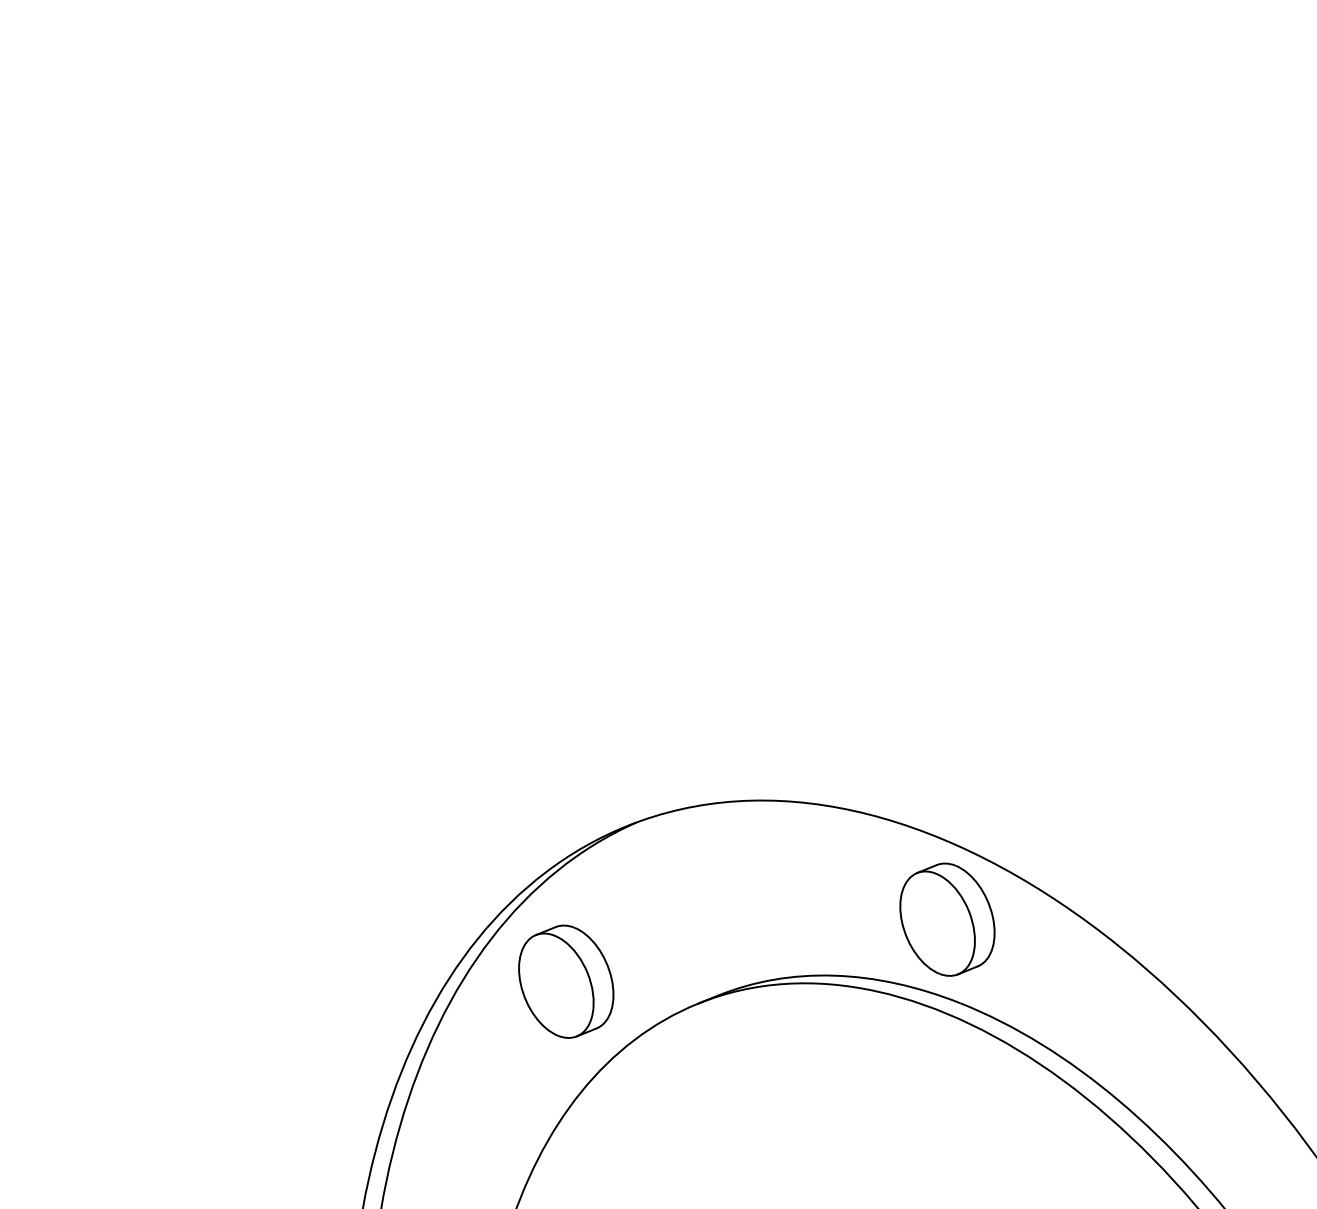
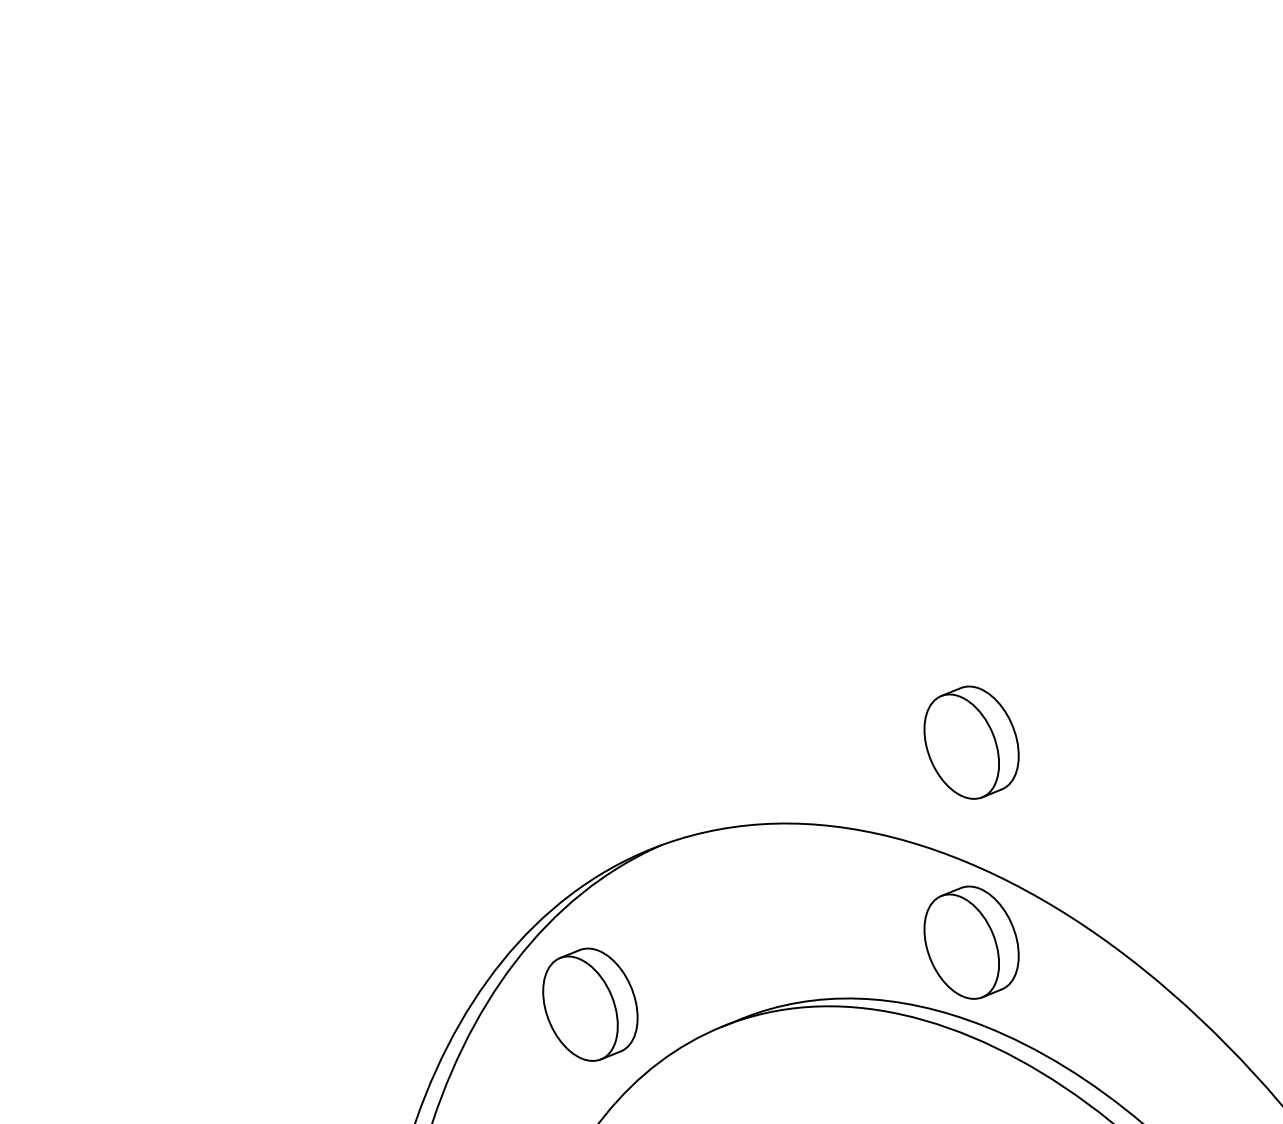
part: (947, 719) -> (971, 742), added

